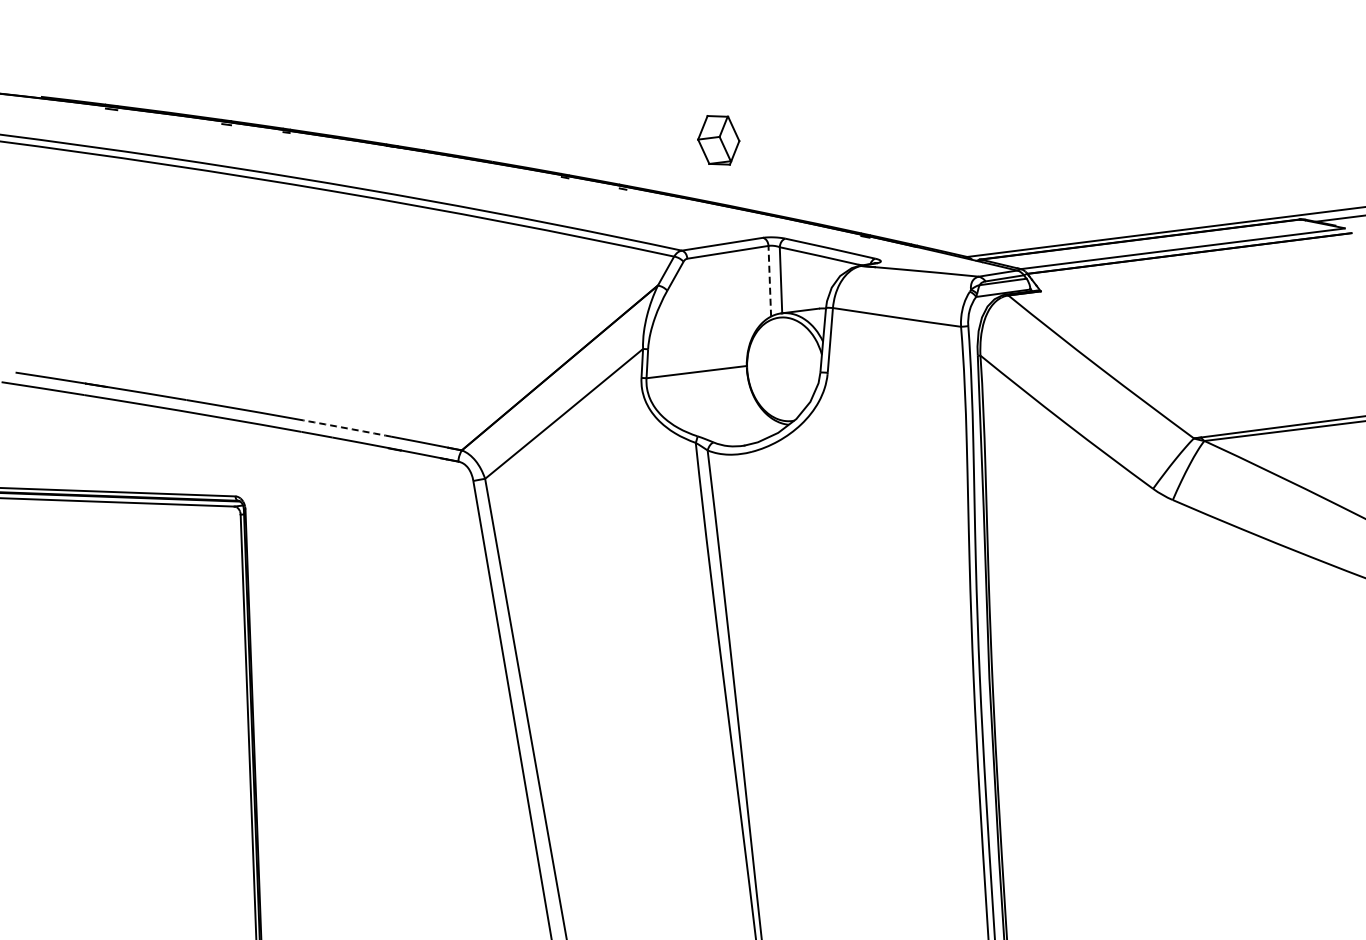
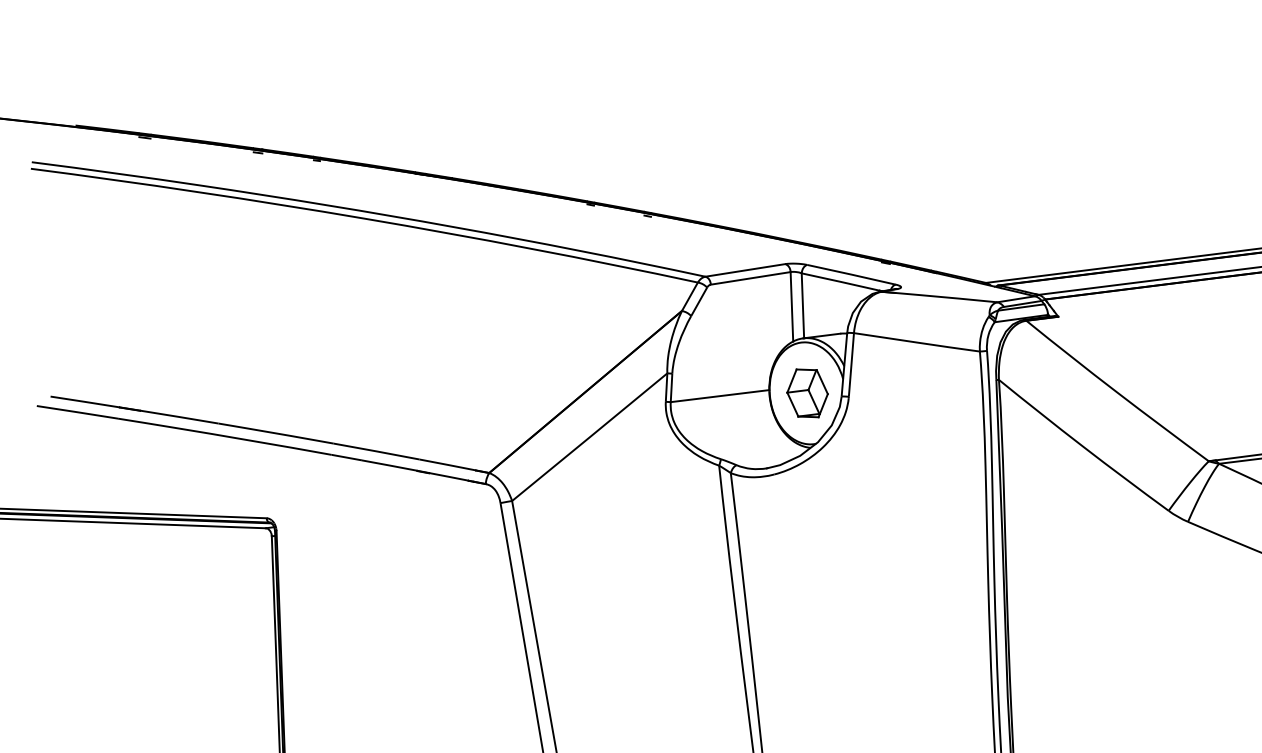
part: (718, 140) -> (807, 393), moved
line: (769, 280) -> (791, 306), dashed -> solid
arc: (347, 428) -> (376, 451), dashed -> solid

